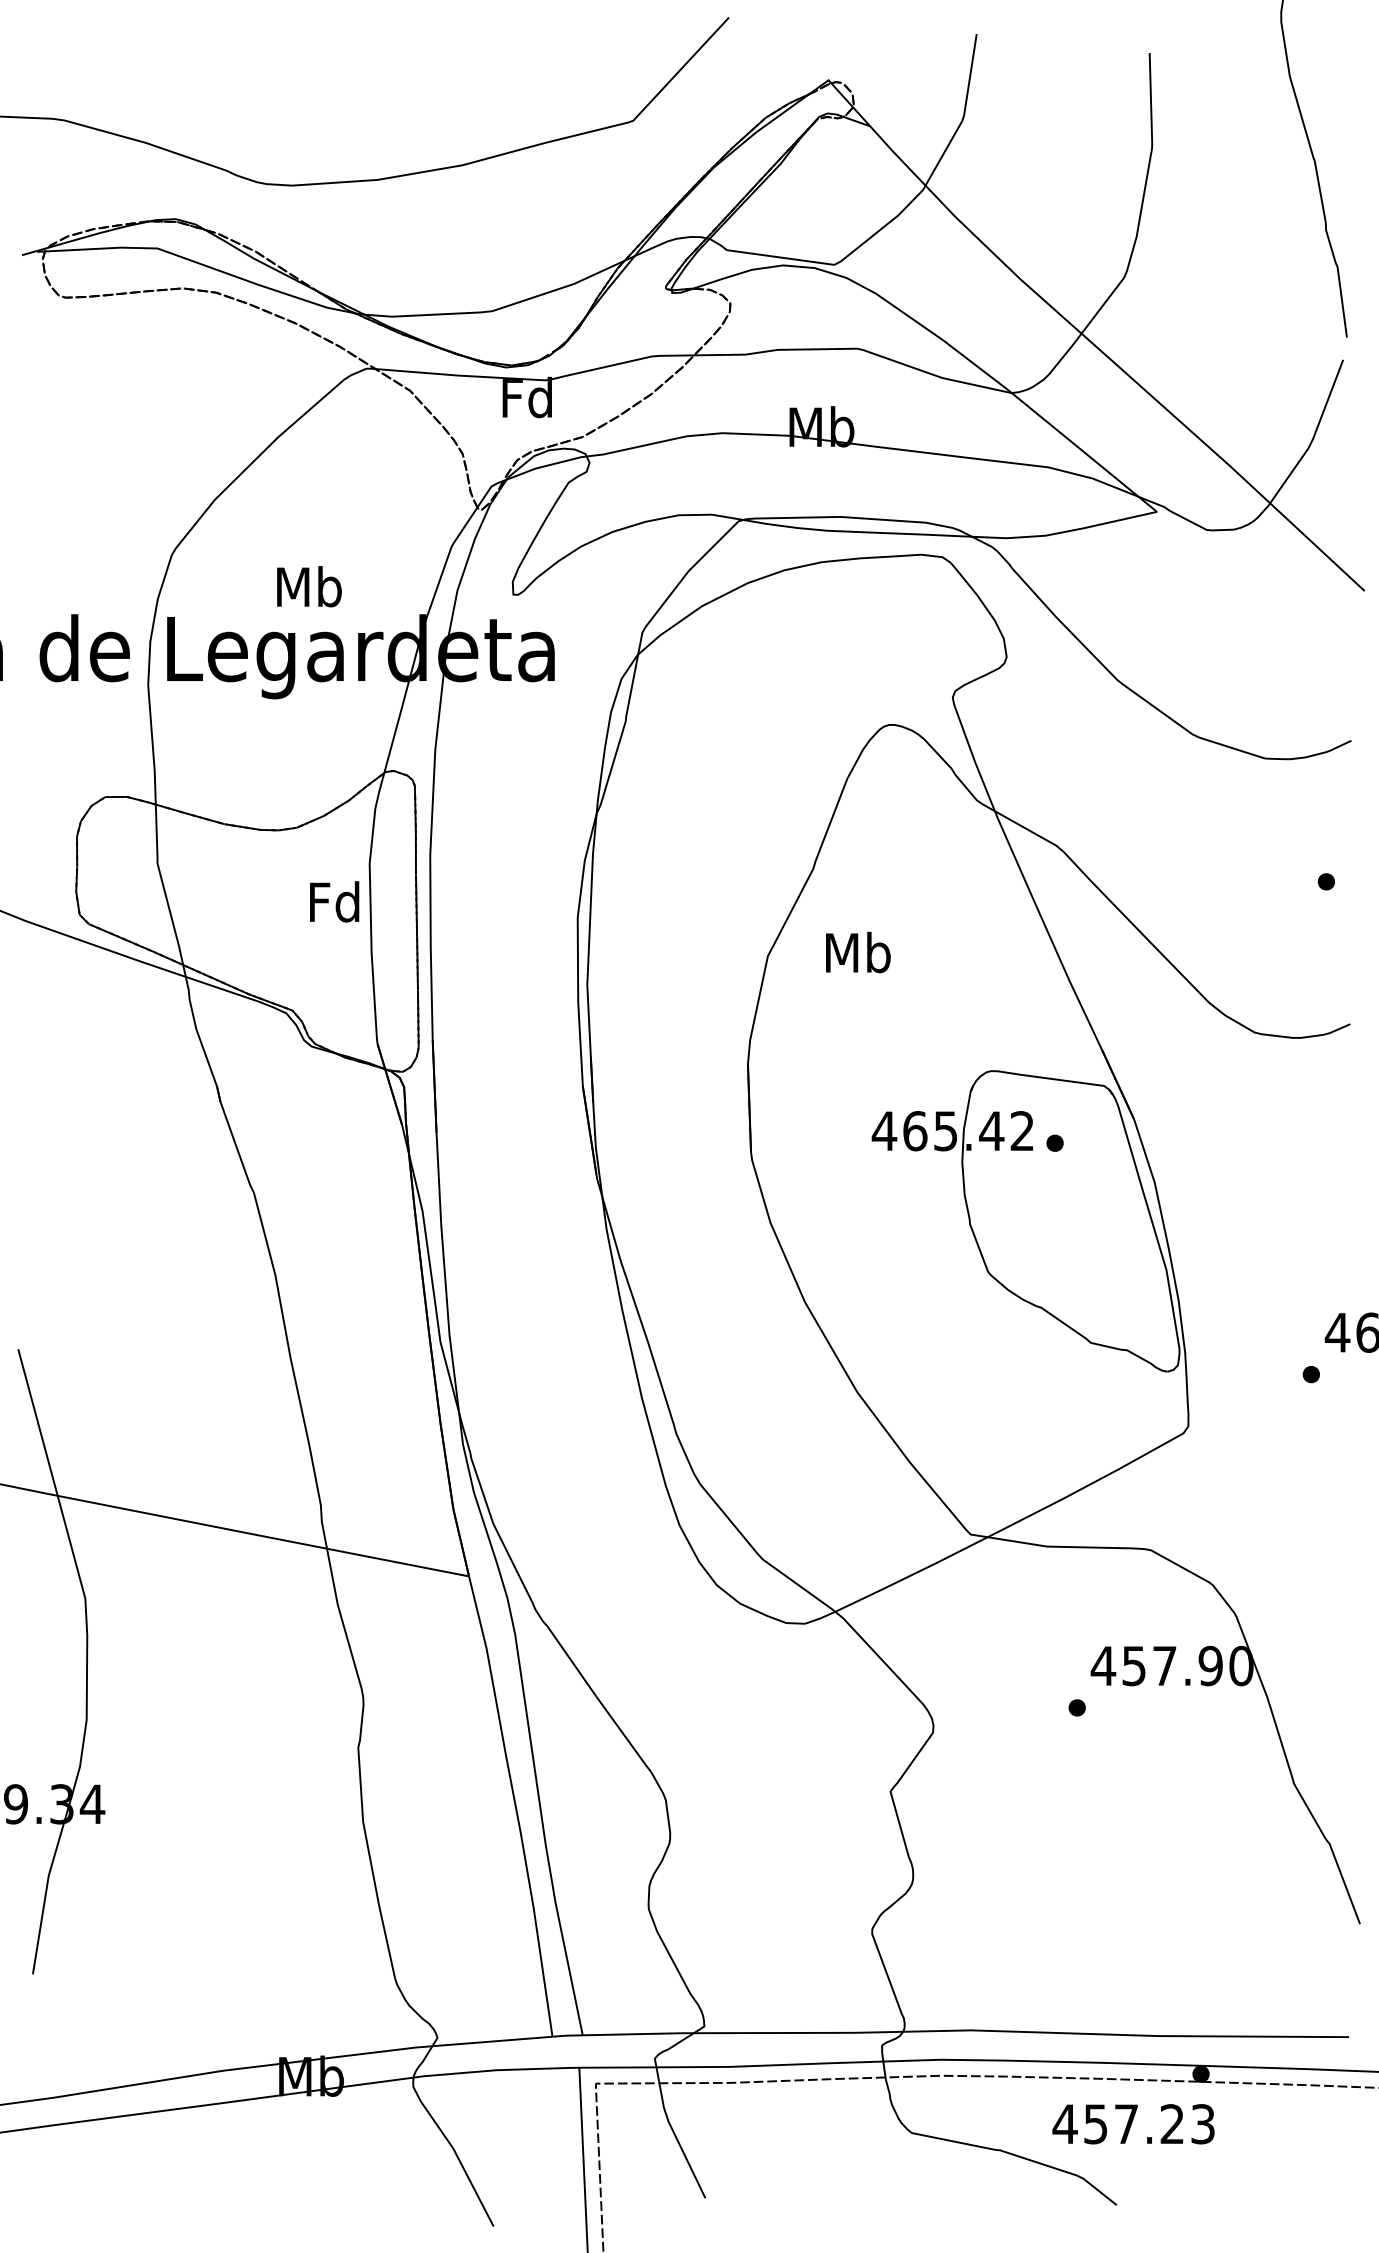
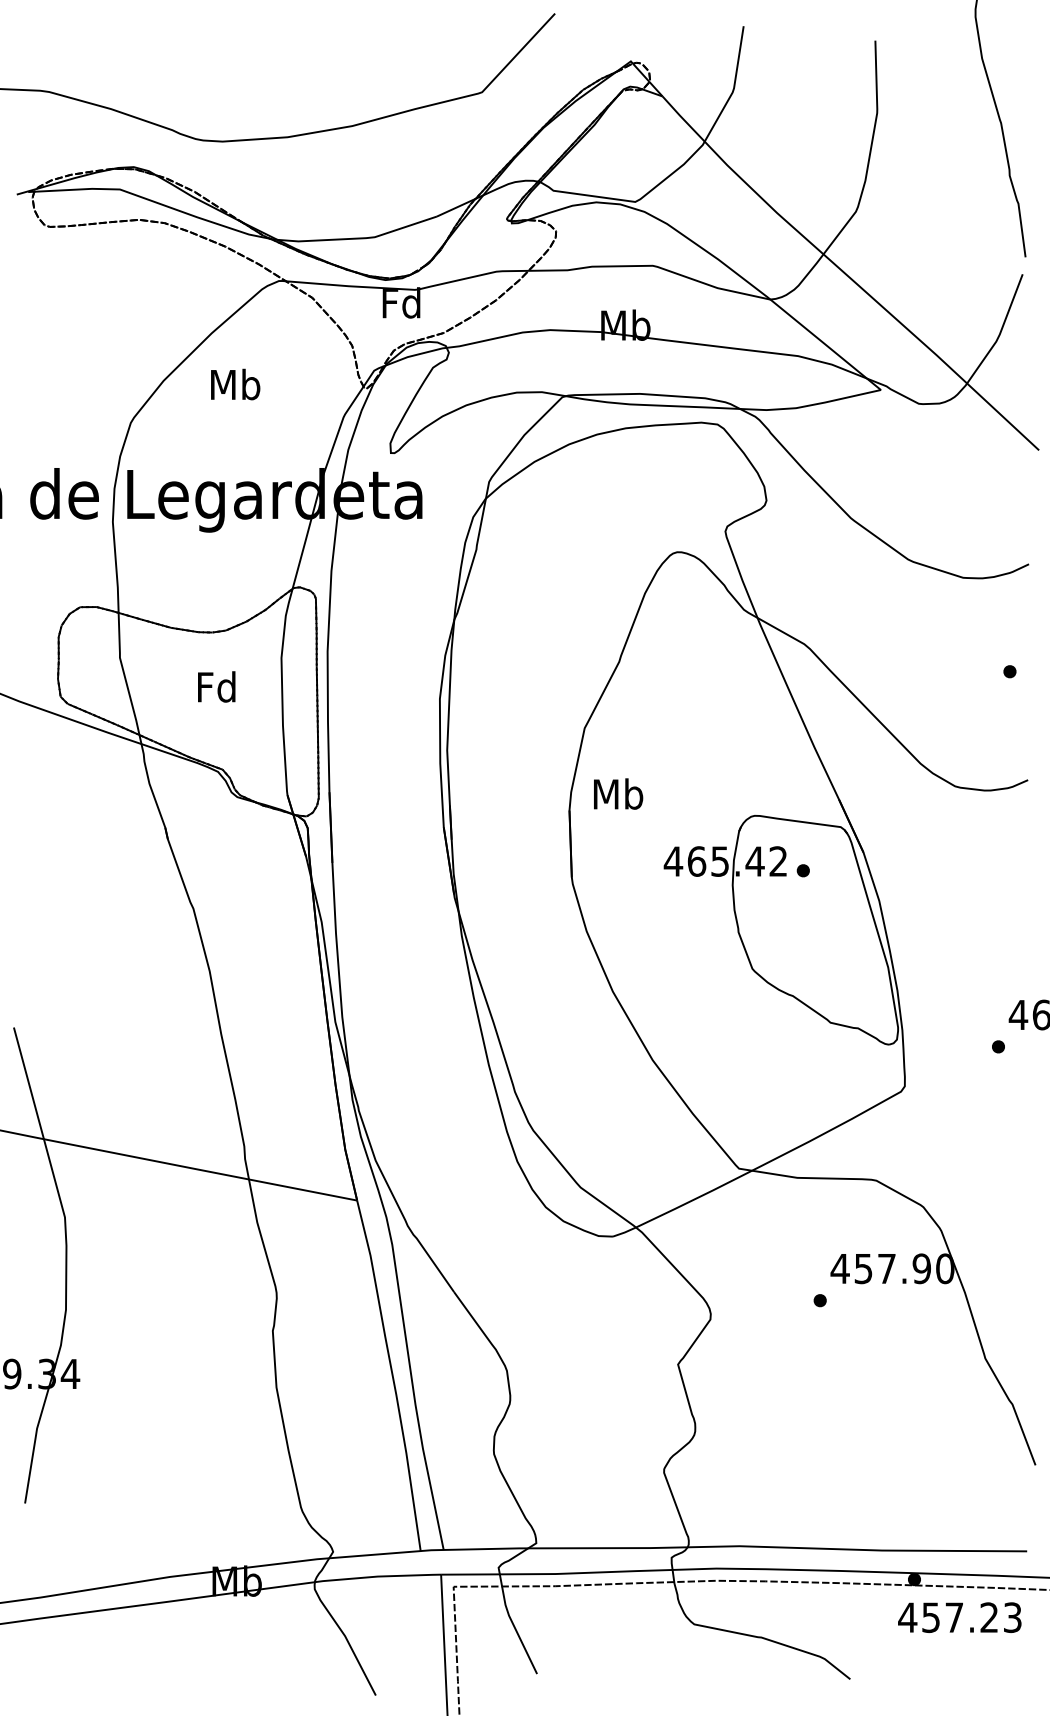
text: (309, 586) -> (235, 384), moved
text: (334, 901) -> (216, 686), moved
text: (858, 952) -> (618, 794), moved
text: (1133, 2124) -> (959, 1617), moved

